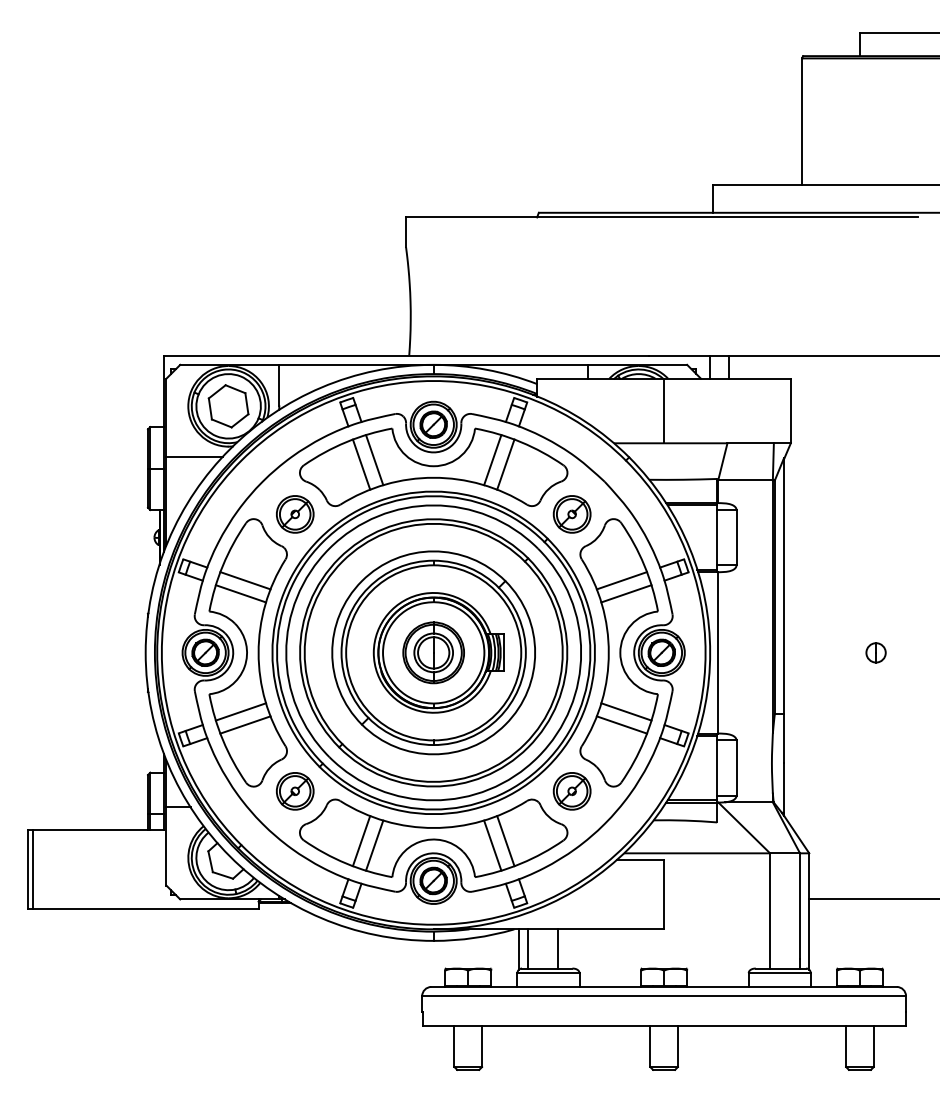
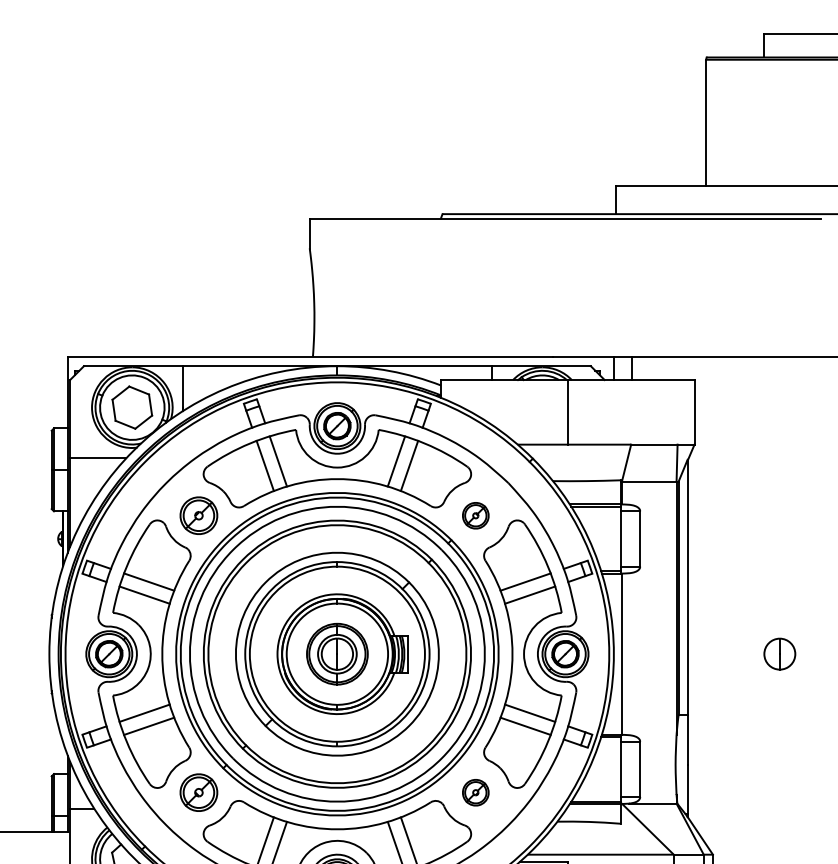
part: (571, 514) -> (475, 515), size x0.7
part: (875, 652) -> (779, 653), size x1.6
part: (571, 791) -> (475, 792), size x0.7

